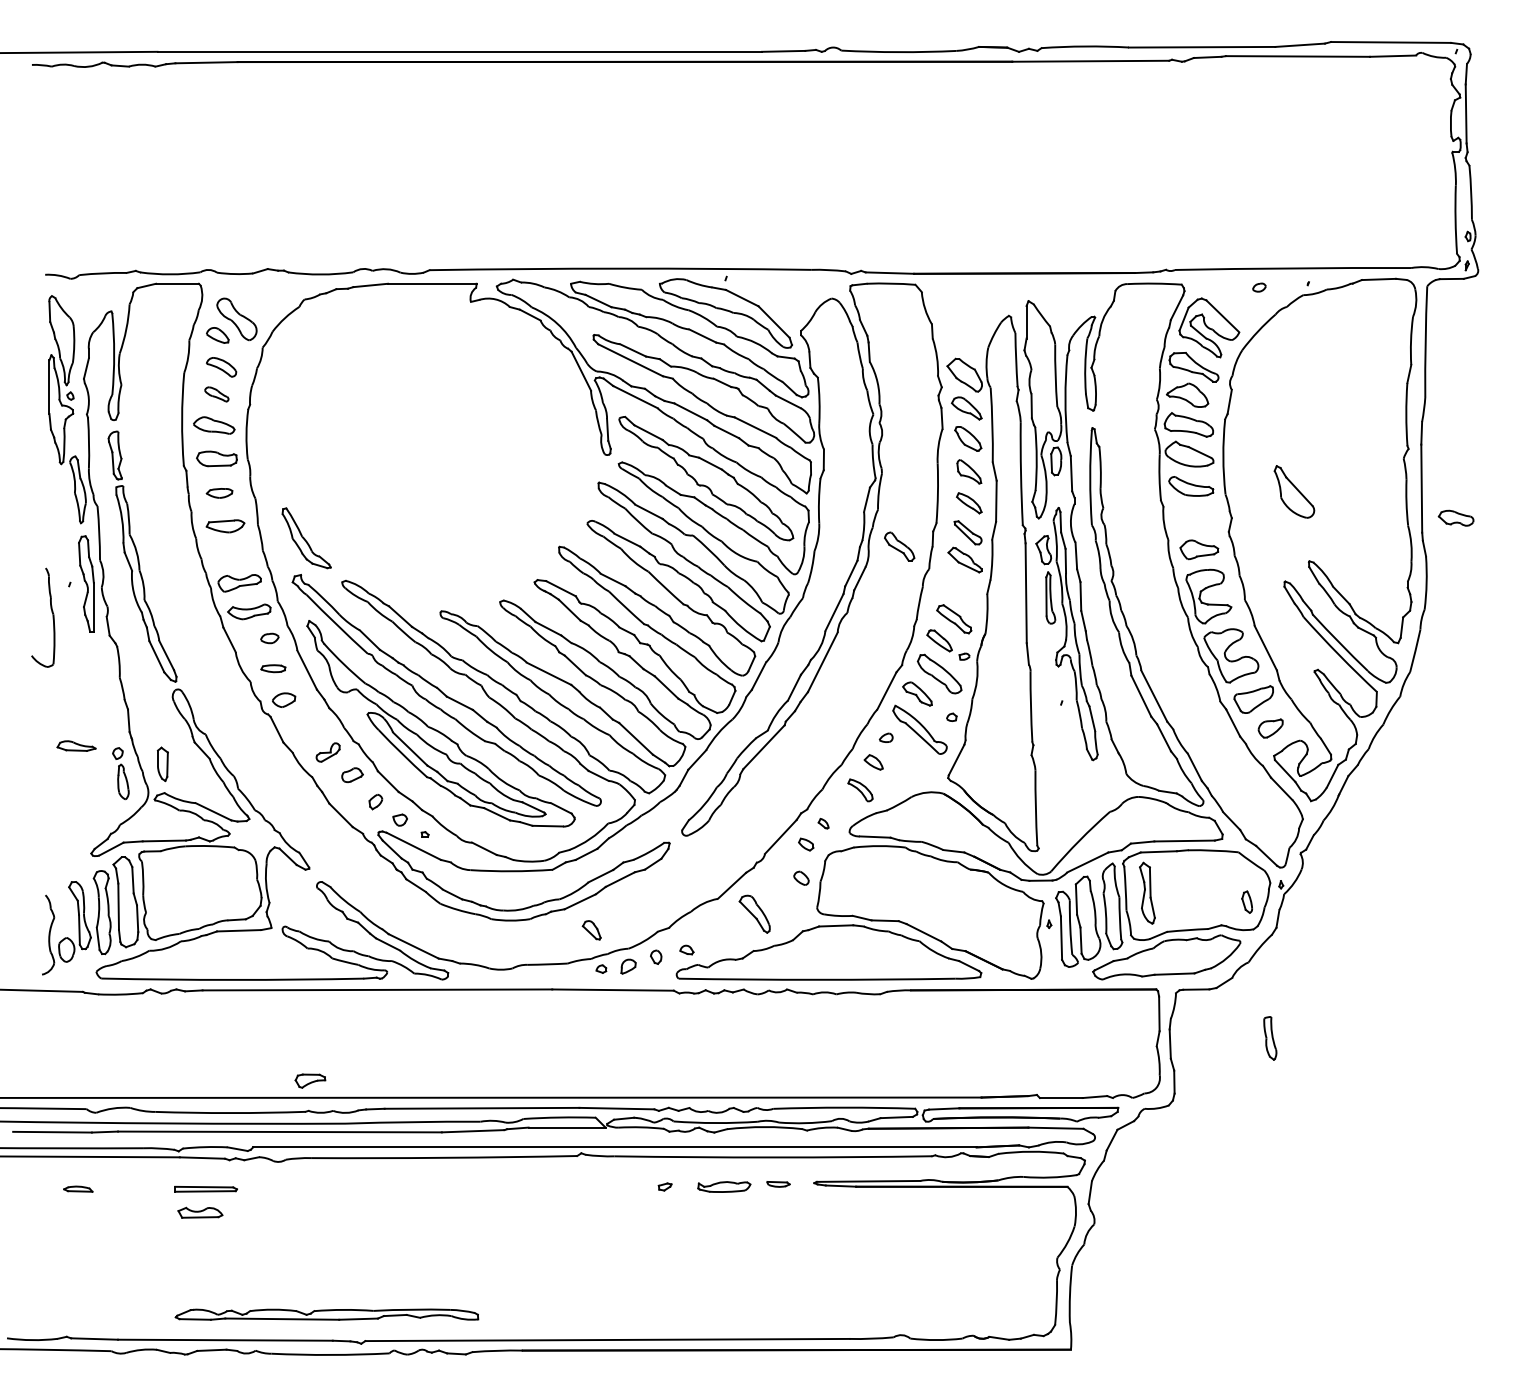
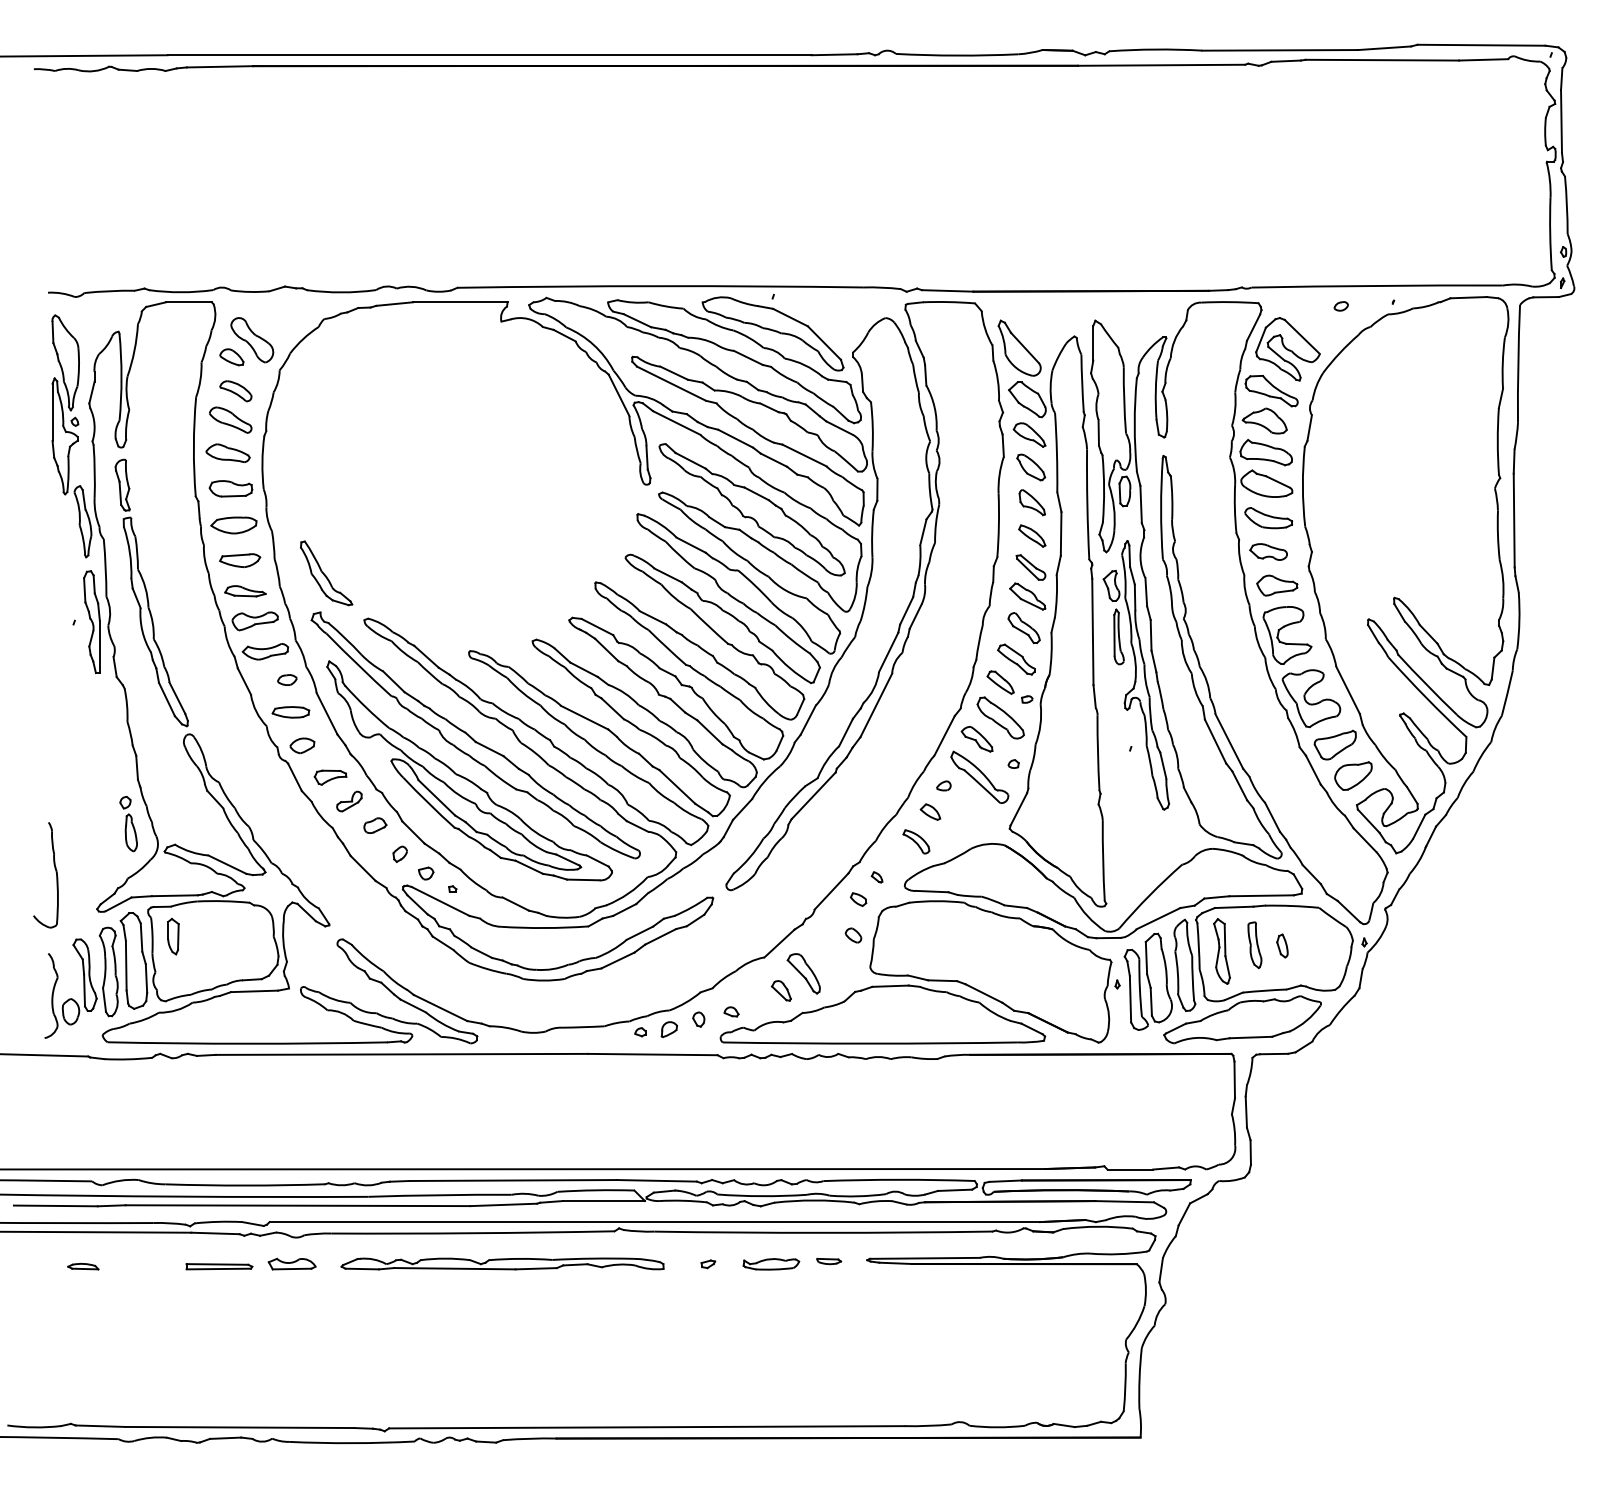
part: (216, 394) -> (230, 420), size x1.67
part: (1294, 491) -> (1019, 347), moved
part: (219, 493) -> (233, 525), size x1.67
part: (1455, 517) -> (1267, 551), moved
part: (899, 546) -> (1023, 627), moved
part: (52, 617) -> (55, 875), moved
part: (273, 668) -> (291, 712), size x1.43
part: (1270, 728) -> (1353, 775), size x1.43
part: (76, 745) -> (245, 590), moved
part: (162, 764) -> (172, 936), moved
part: (1246, 901) -> (1281, 945), moved
part: (591, 930) -> (781, 991), moved
part: (1270, 1038) -> (1255, 945), moved
part: (310, 1080) -> (330, 777), moved
part: (200, 1212) -> (292, 1263), moved
part: (326, 1314) -> (502, 1263), moved

